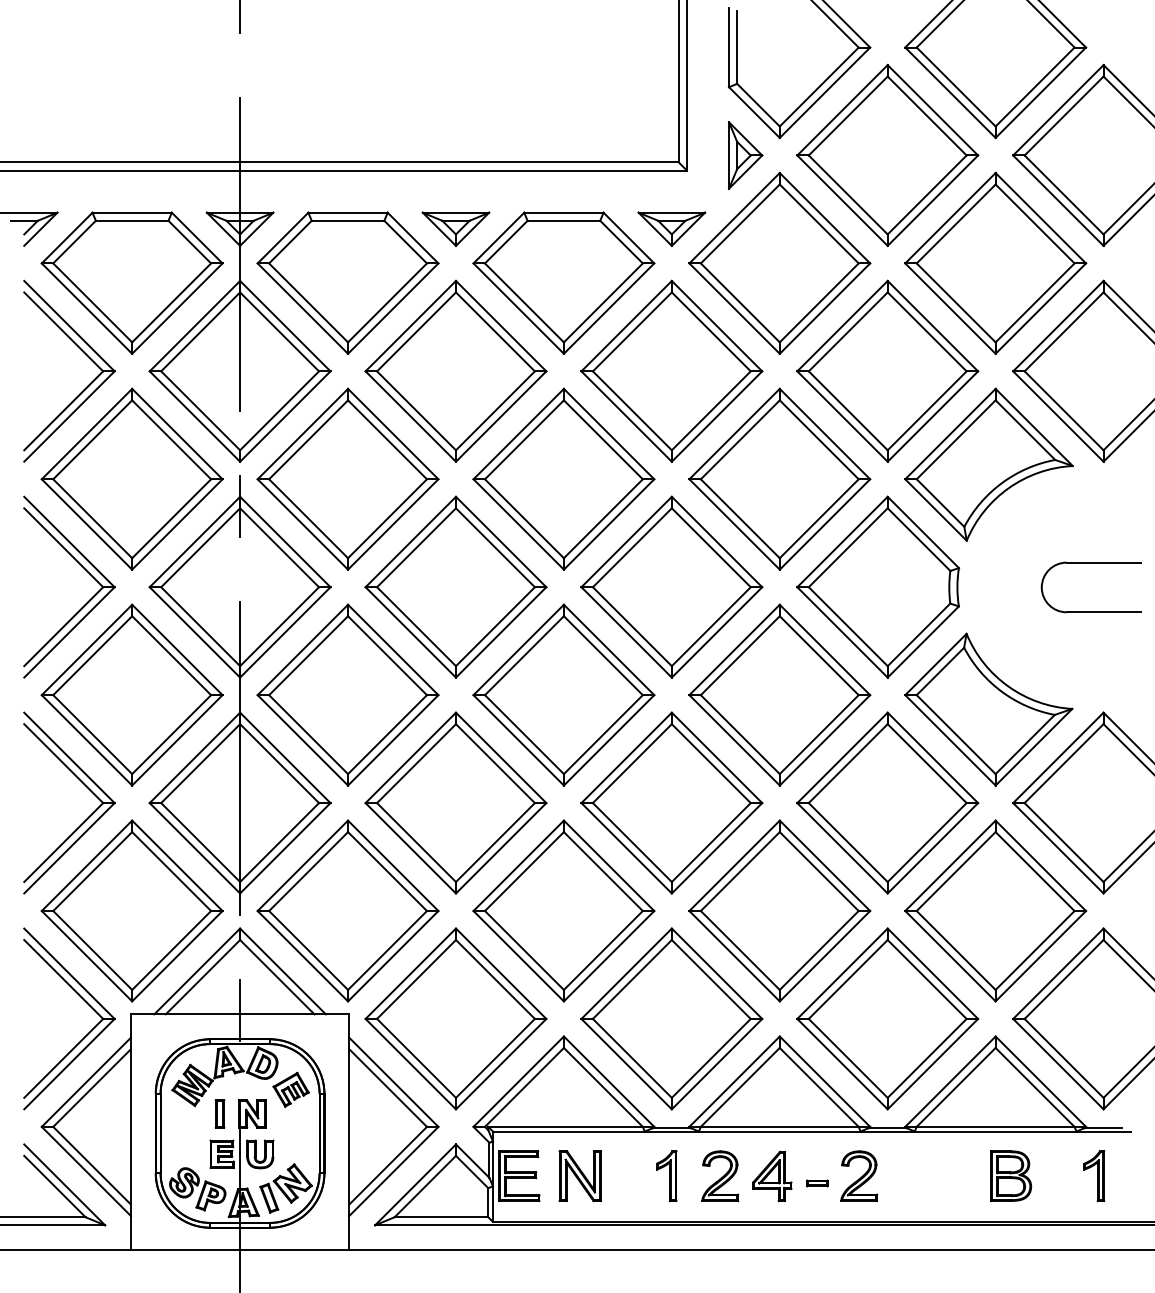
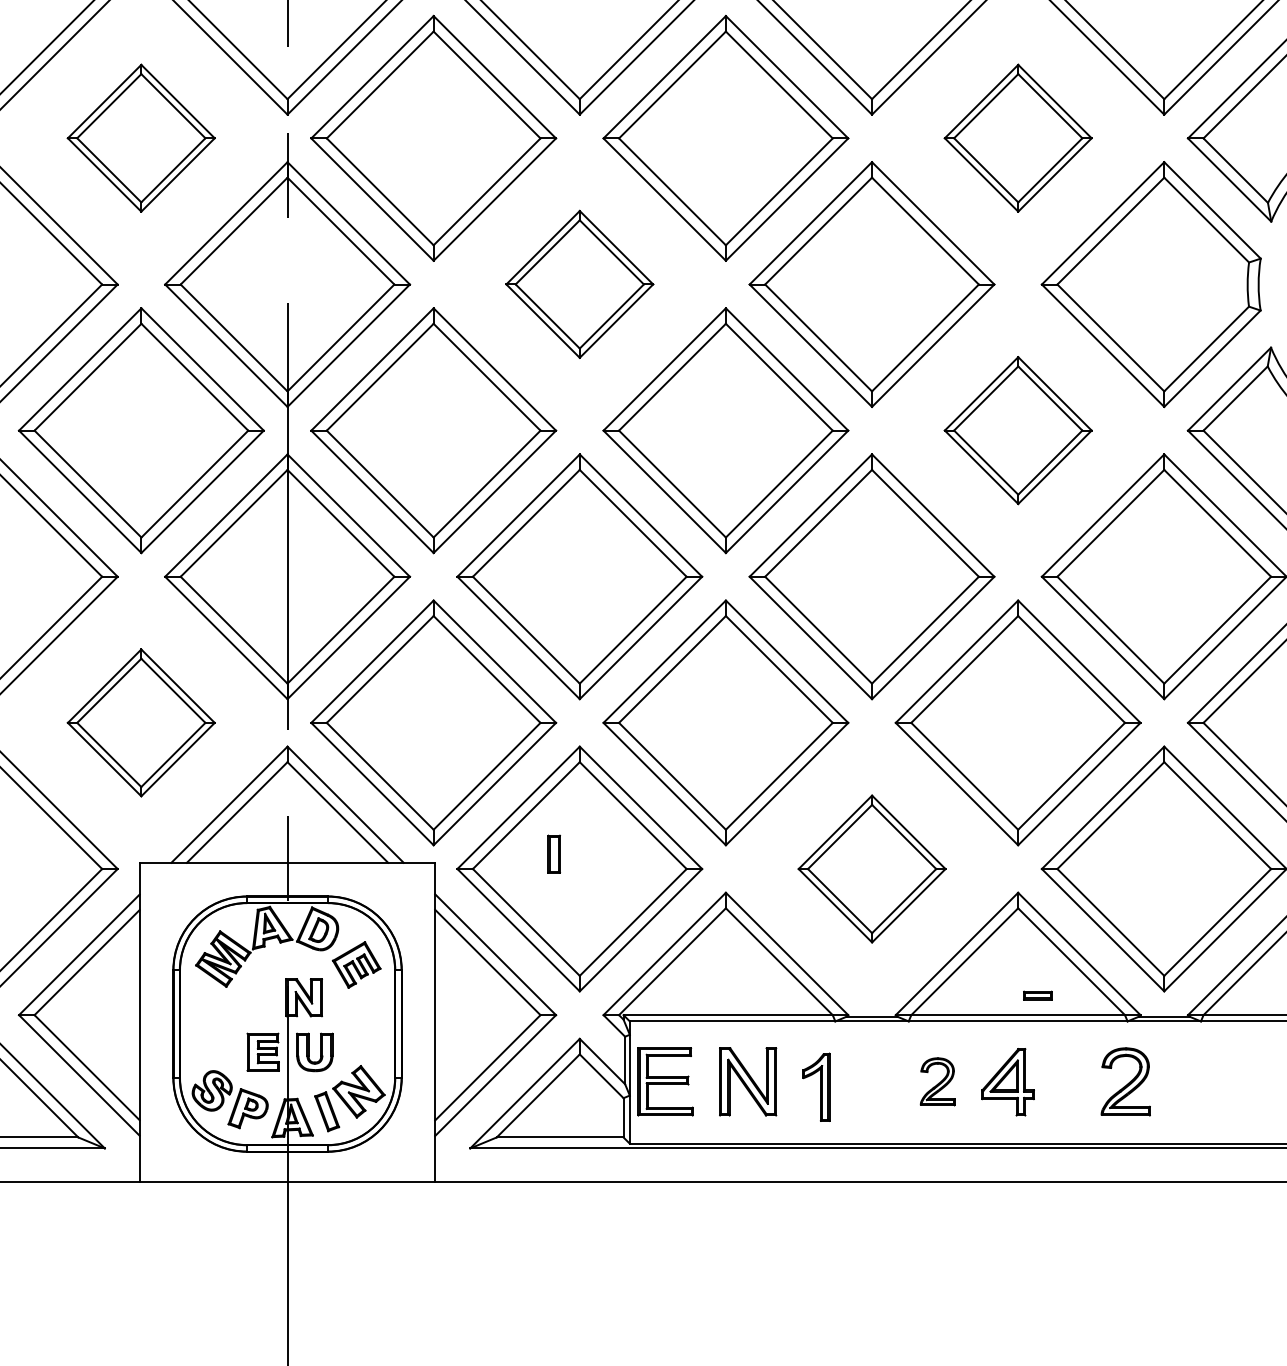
part: (131, 478) -> (140, 137), size x0.6
part: (779, 478) -> (1017, 137), size x0.6
part: (455, 586) -> (579, 283), size x0.6
part: (779, 694) -> (1017, 429), size x0.6
part: (131, 910) -> (140, 722), size x0.6
part: (671, 1018) -> (871, 868), size x0.6
part: (219, 1113) -> (553, 853), moved
part: (720, 1175) -> (937, 1080), size x0.7
part: (666, 1176) -> (816, 1087), moved
part: (817, 1183) -> (1038, 995), moved

